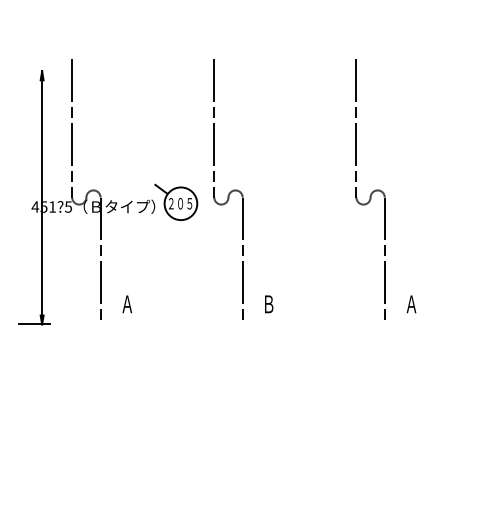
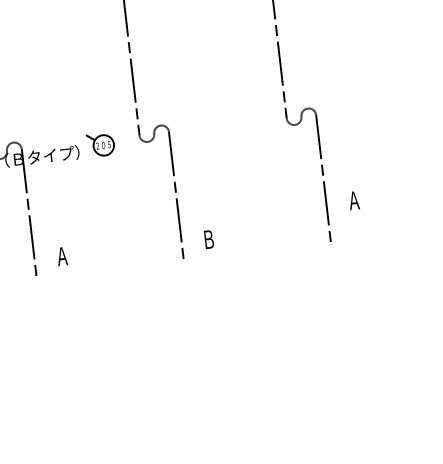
part: (176, 201) -> (100, 144), size x0.6
text: (411, 304) -> (354, 200), moved

